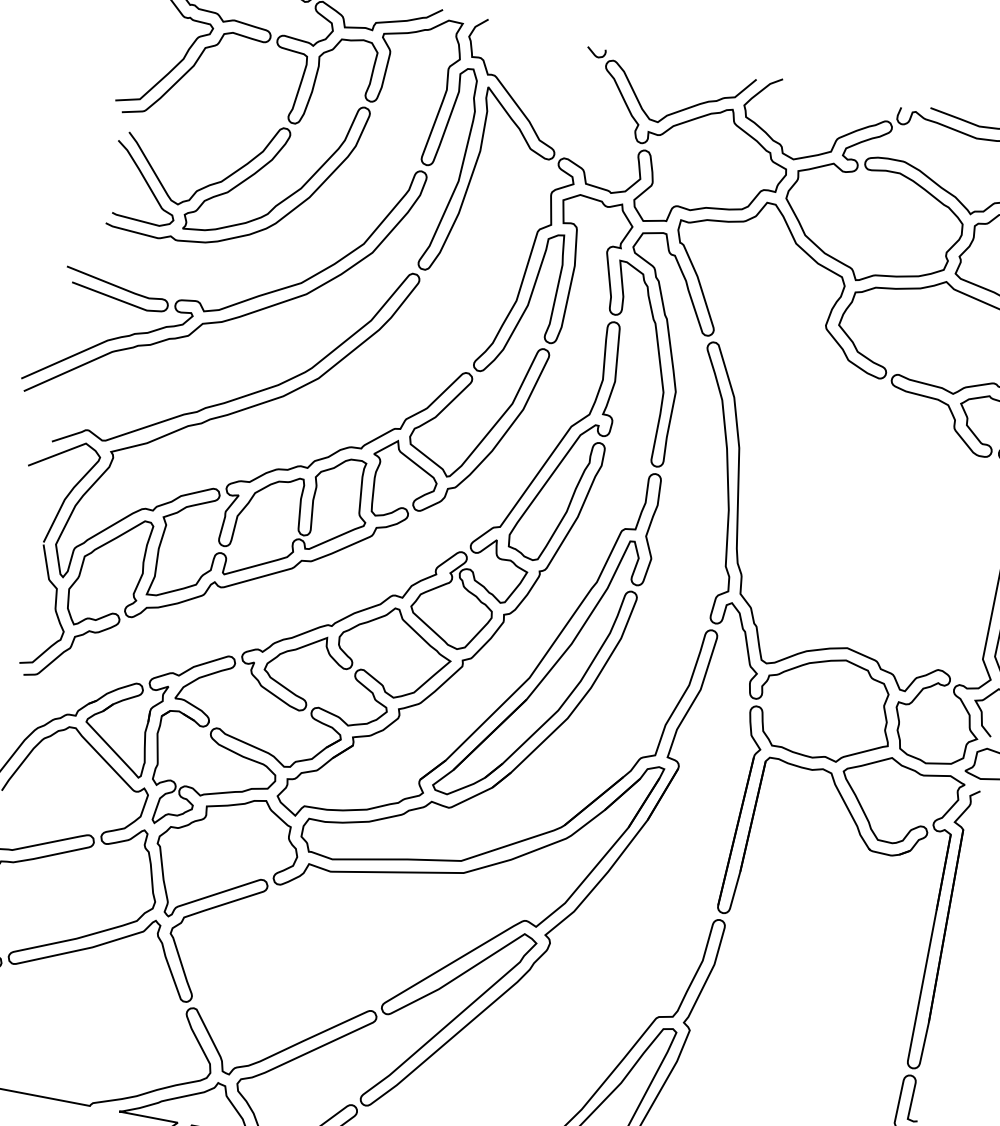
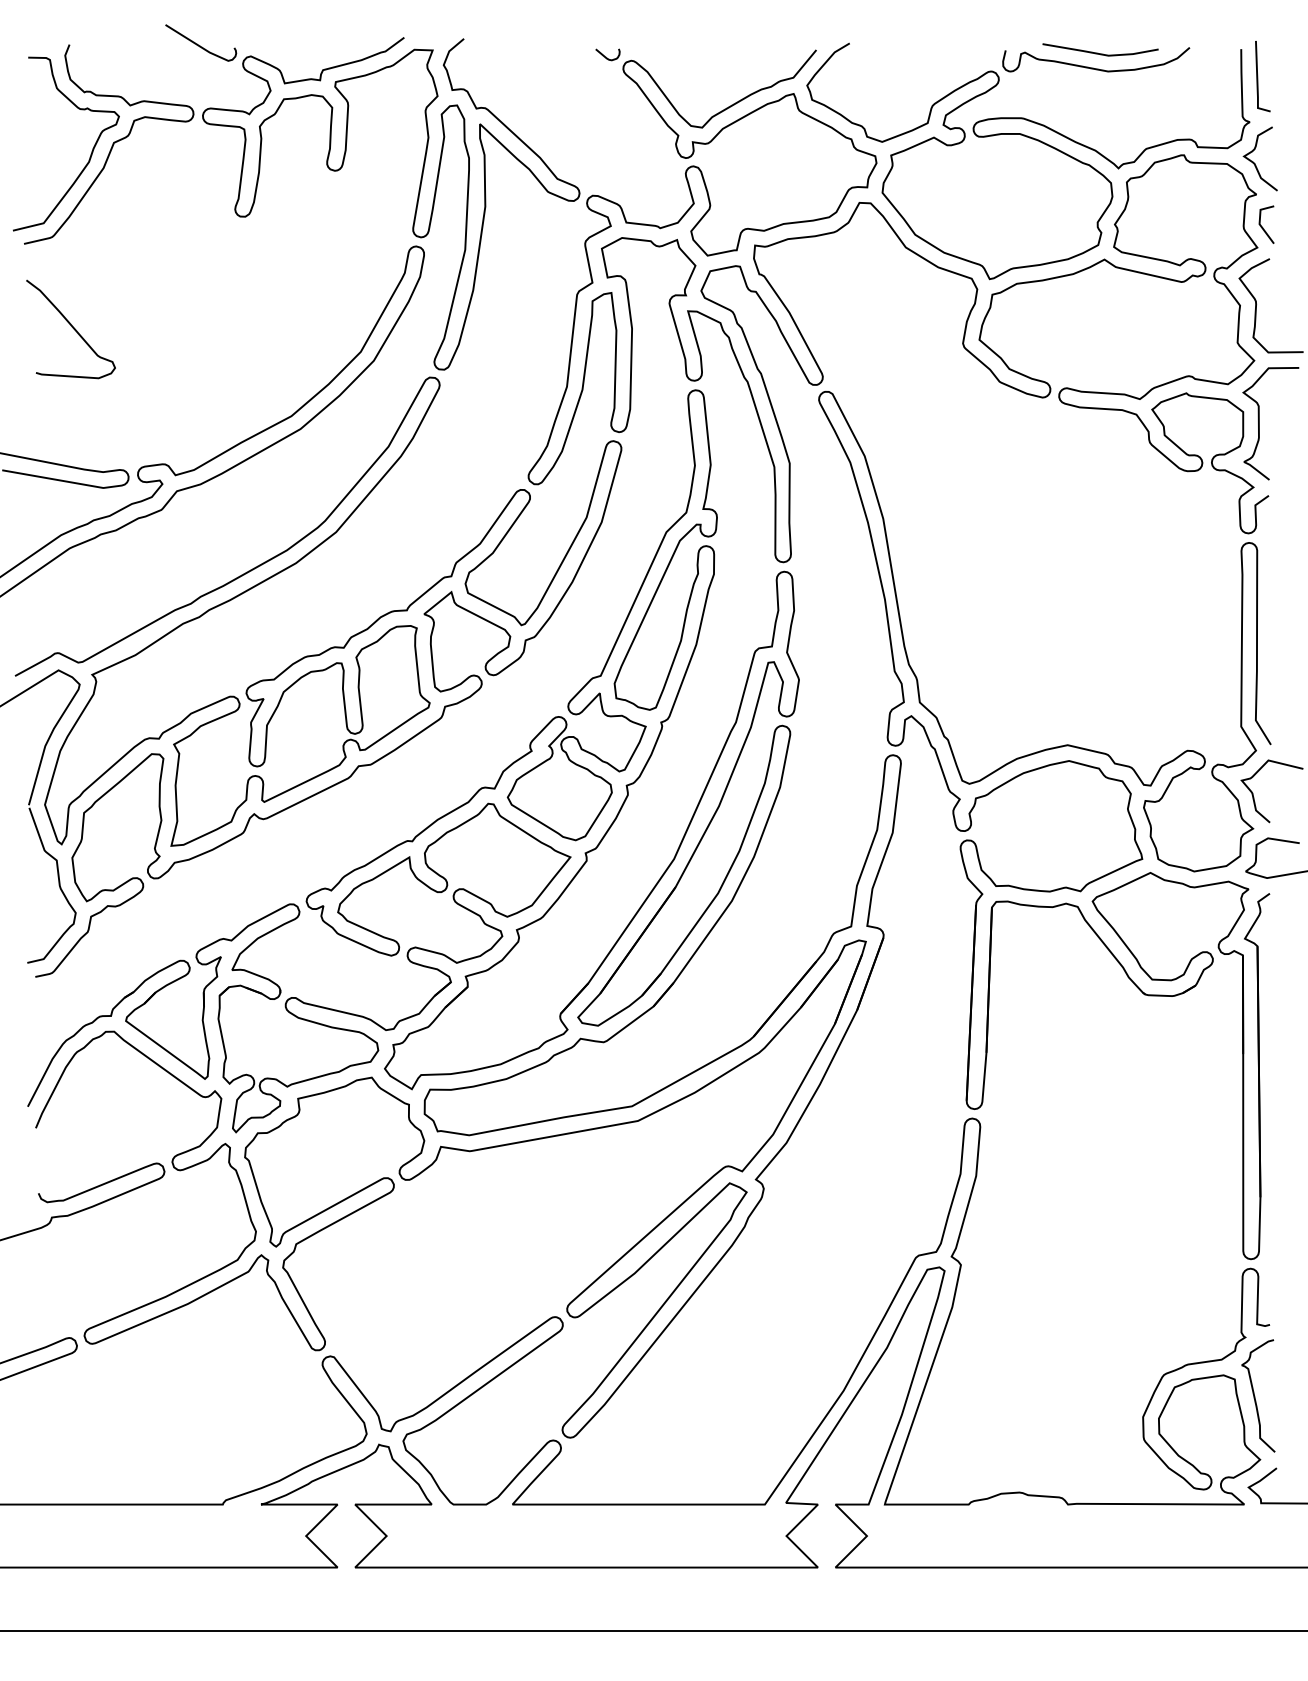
curve: (239, 168) -> (185, 286), removed

